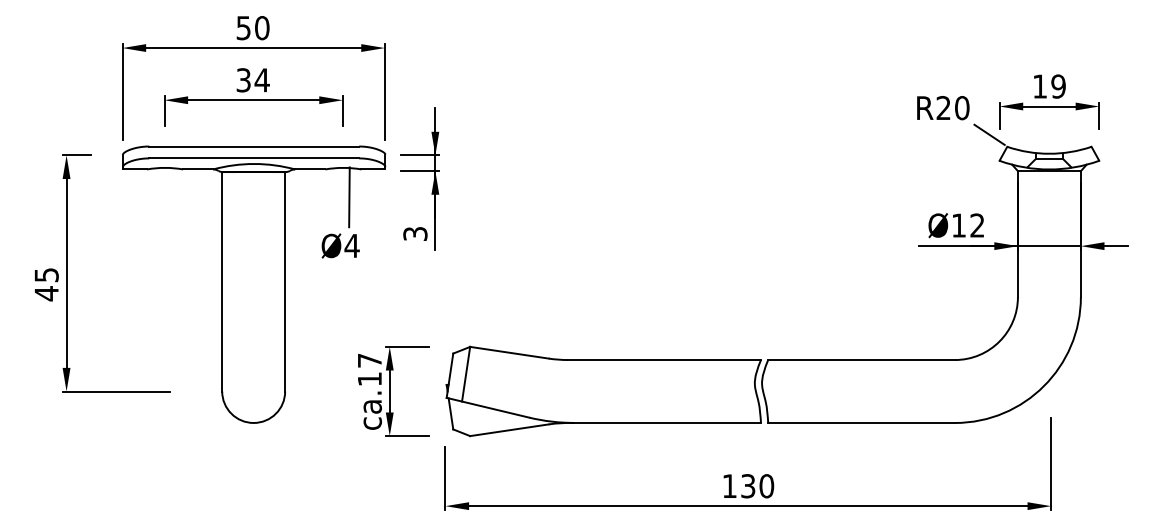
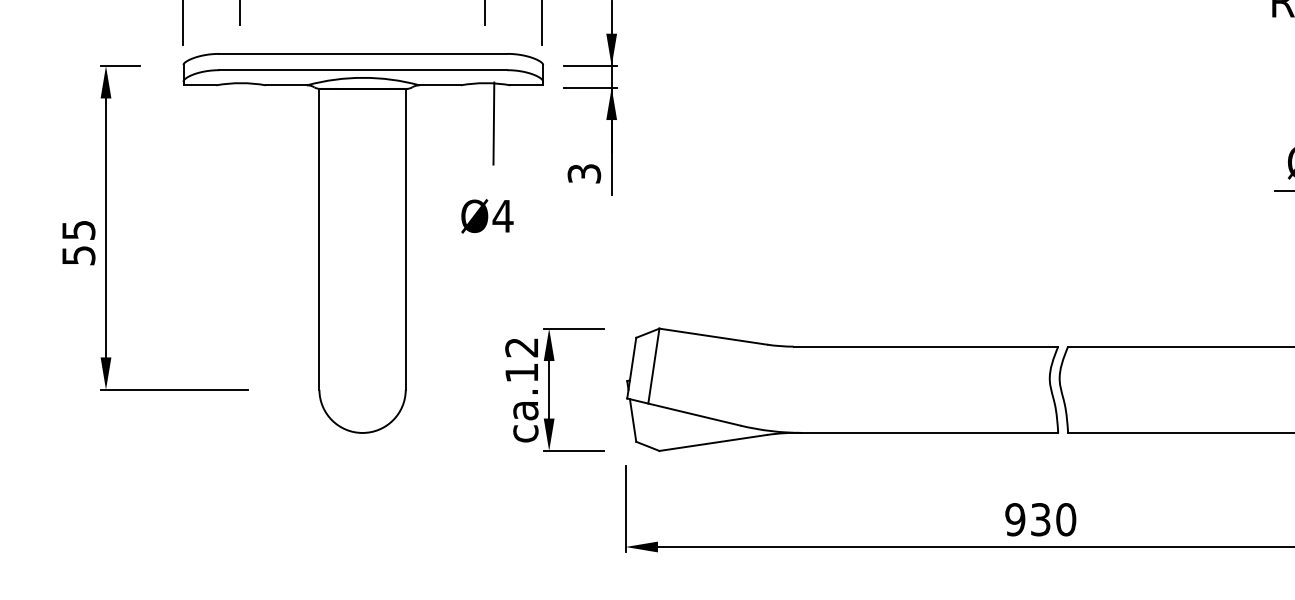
text: (340, 245) -> (487, 215), moved
text: (46, 293) -> (78, 255), 45 -> 55
text: (369, 360) -> (521, 347), ca.17 -> ca.12
text: (729, 486) -> (1015, 520), 130 -> 930

